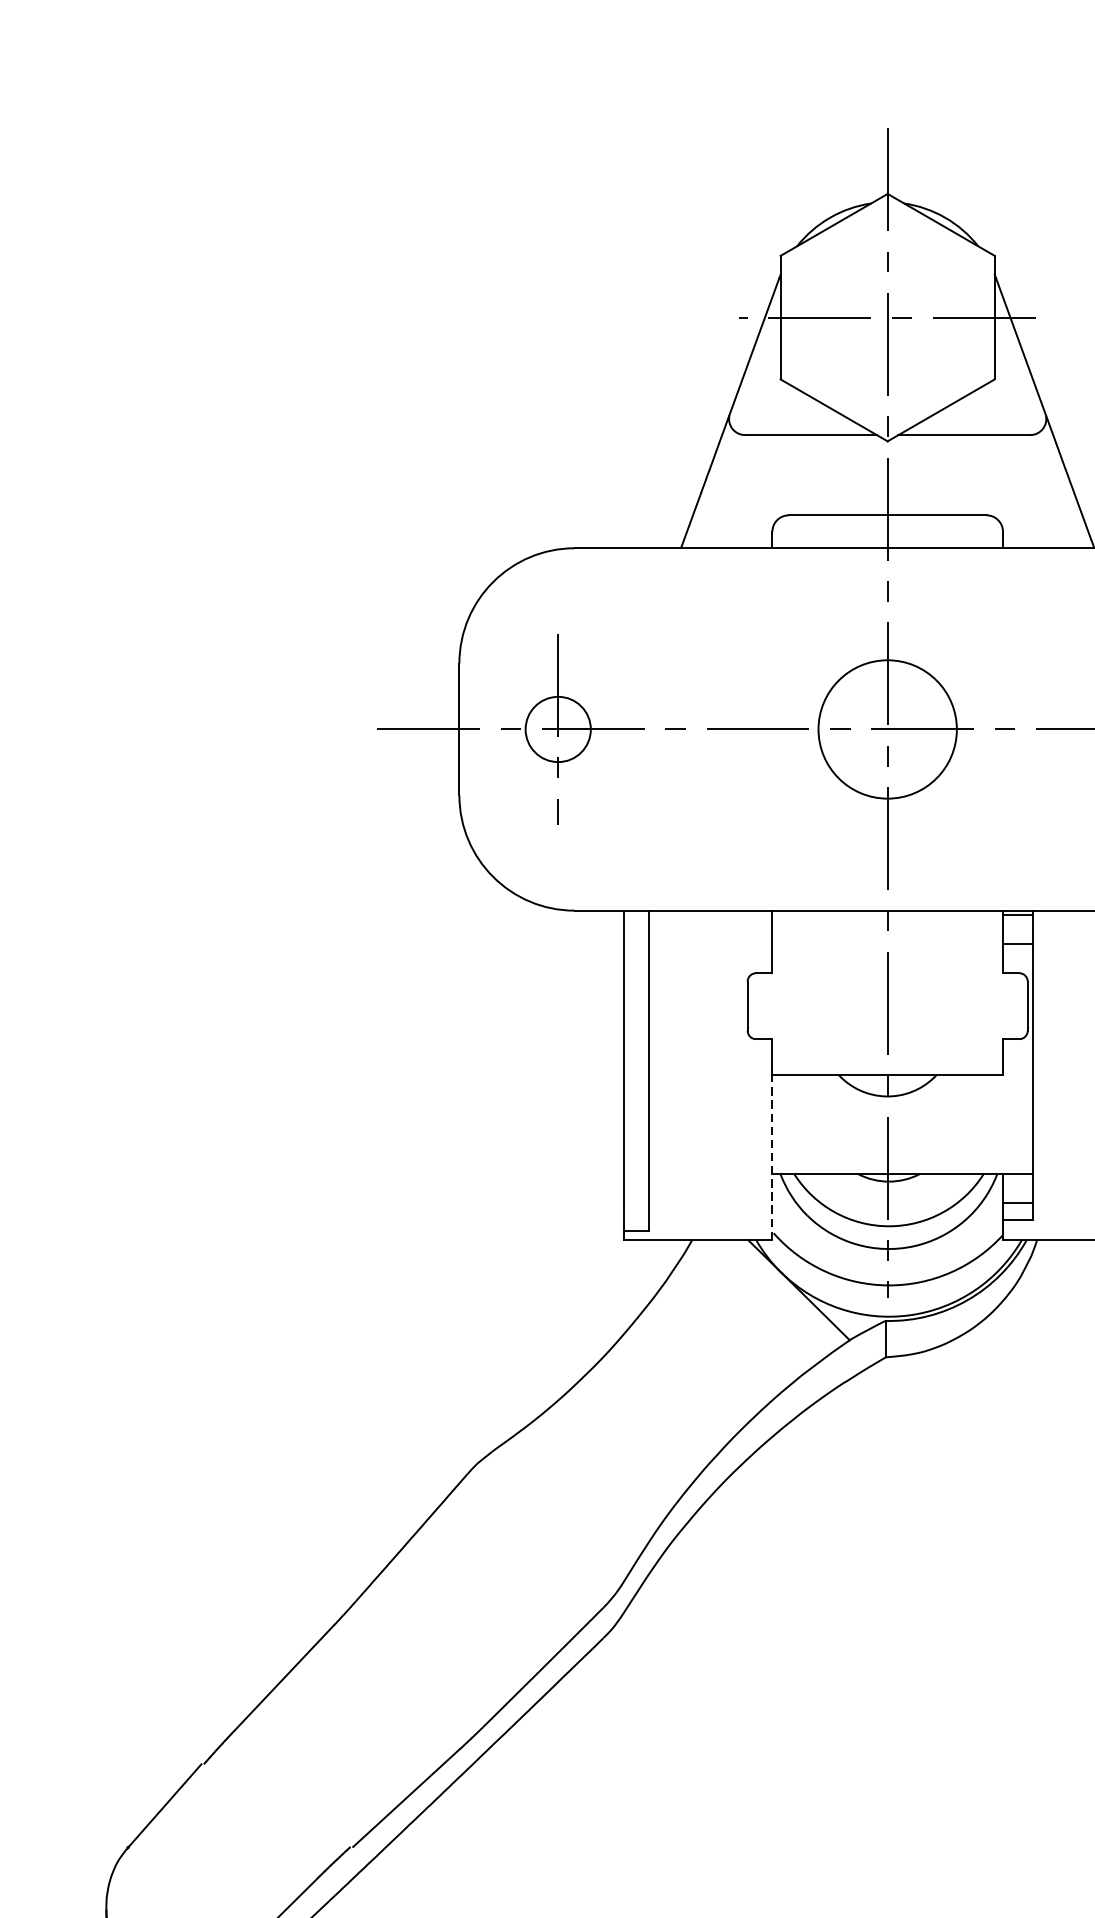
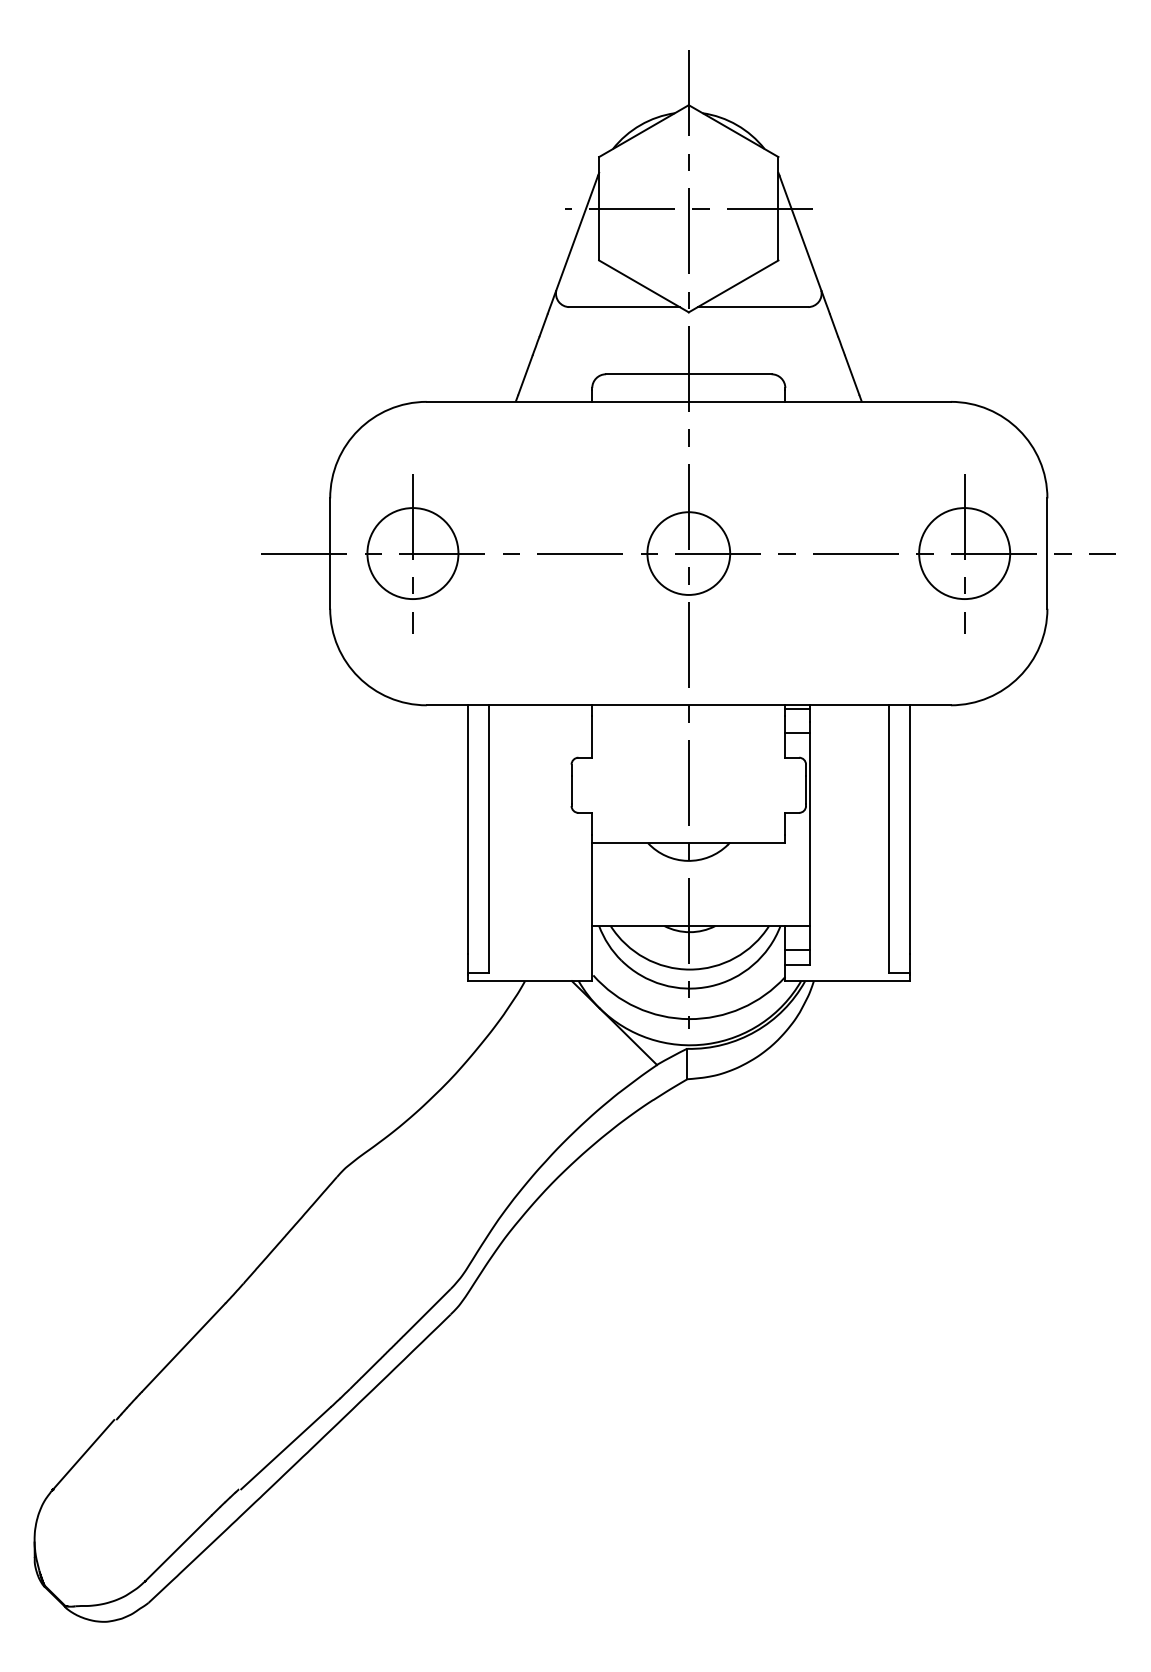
circle: (557, 729) -> (412, 553), size x1.67
circle: (887, 729) -> (688, 553), size x0.71
line: (772, 1158) -> (592, 912), dashed -> solid

